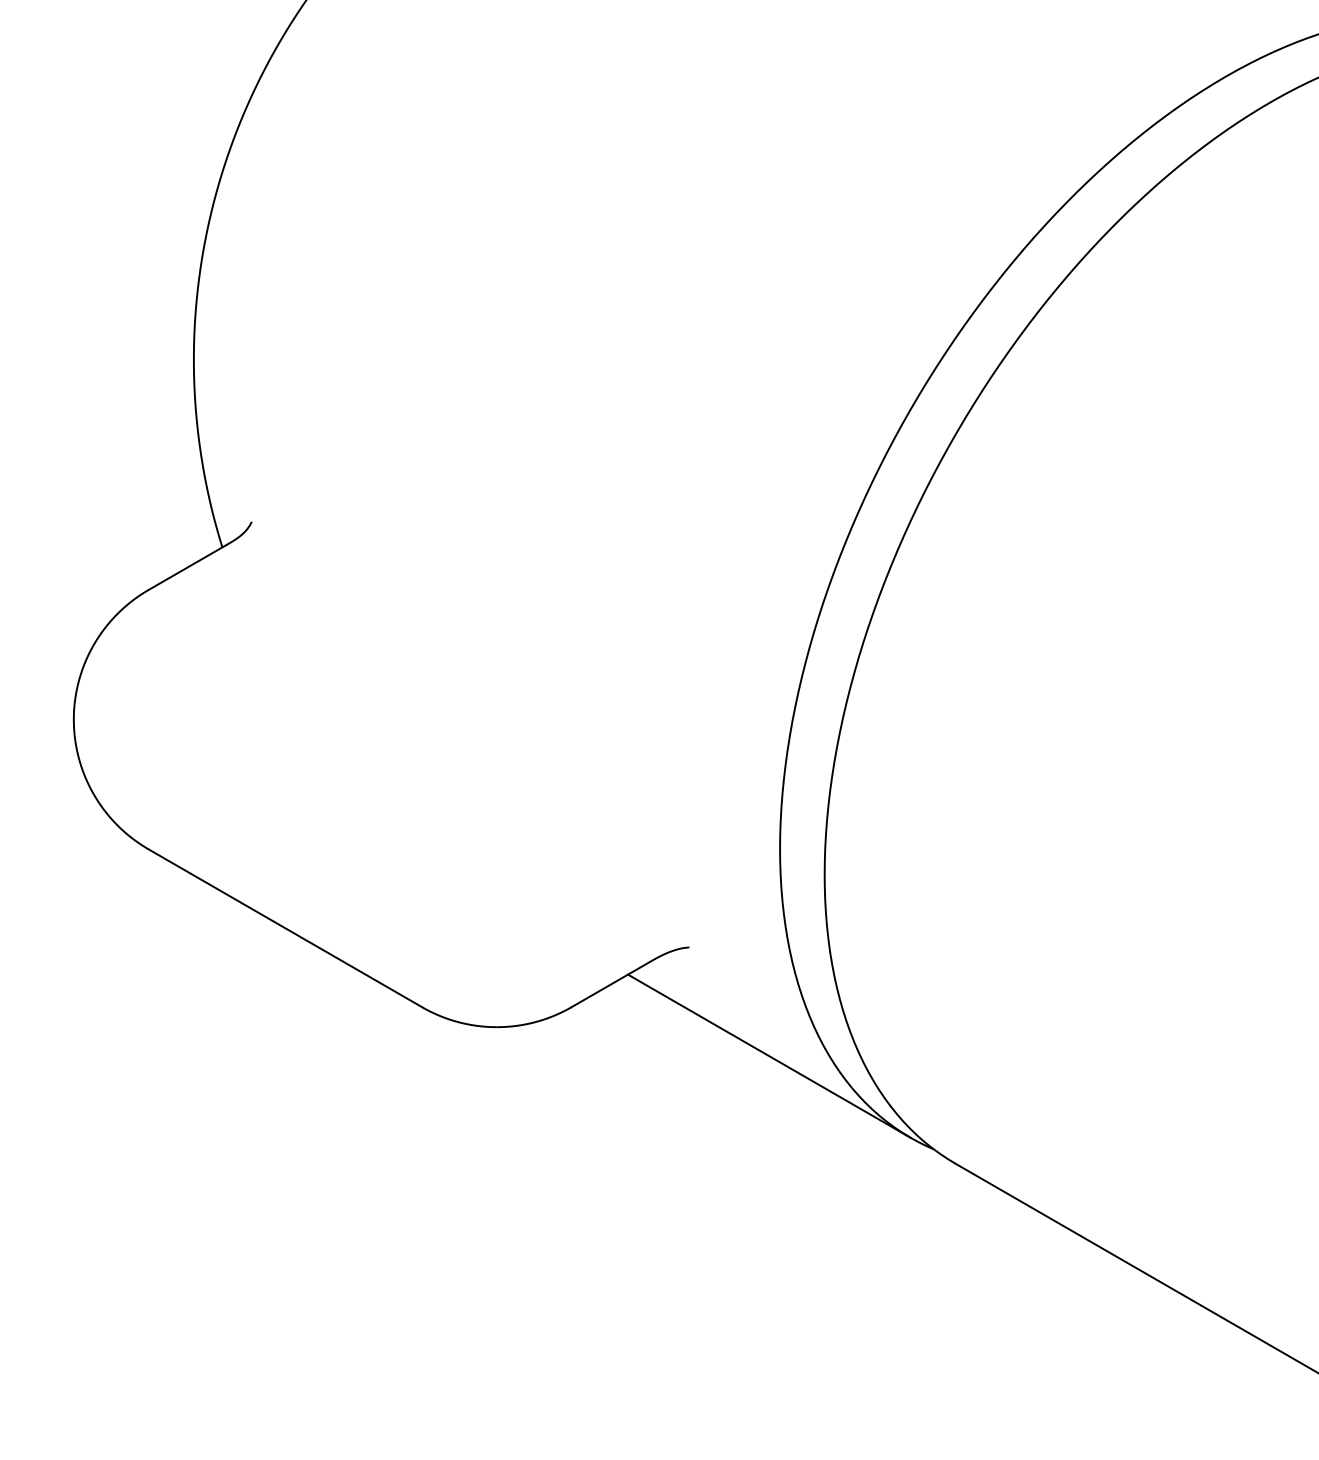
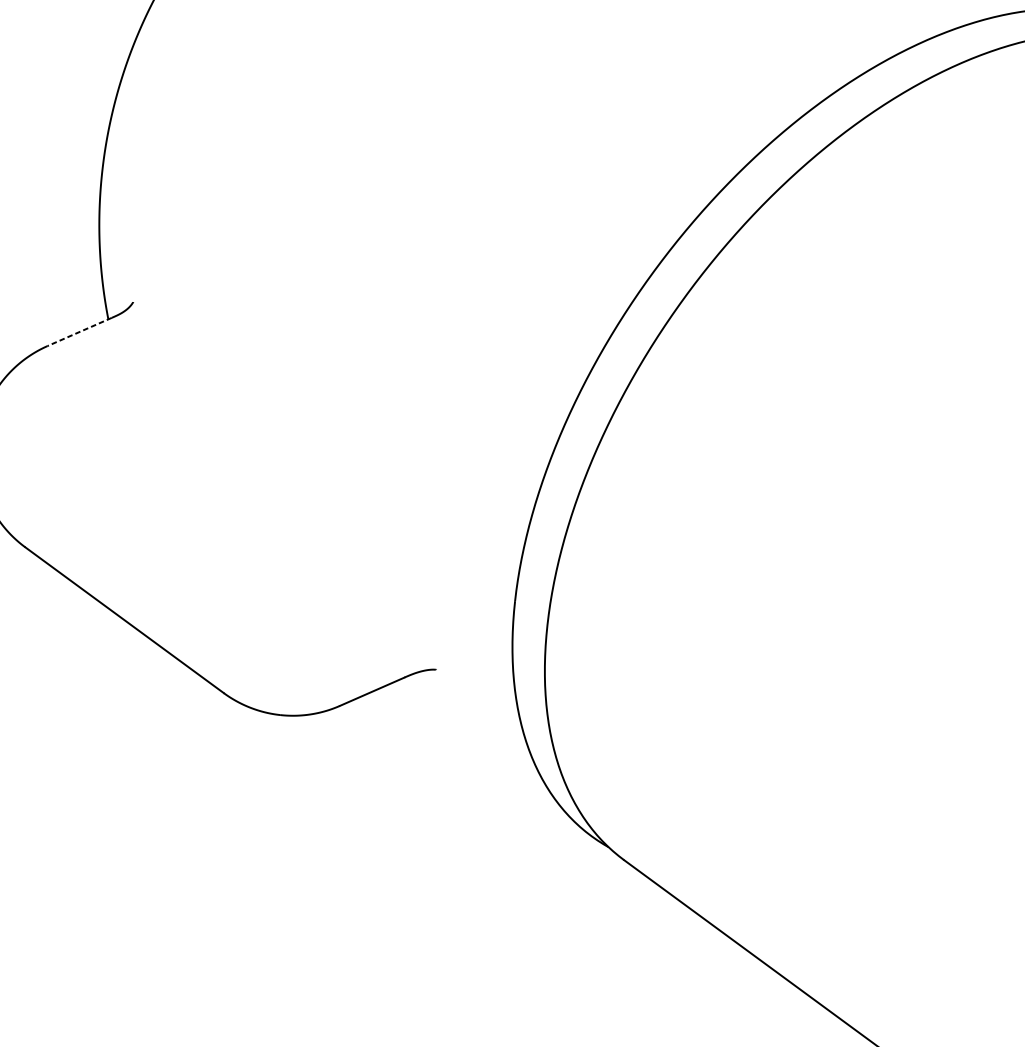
line: (187, 567) -> (79, 331), solid -> dashed
line: (769, 1055) -> (489, 760), removed

